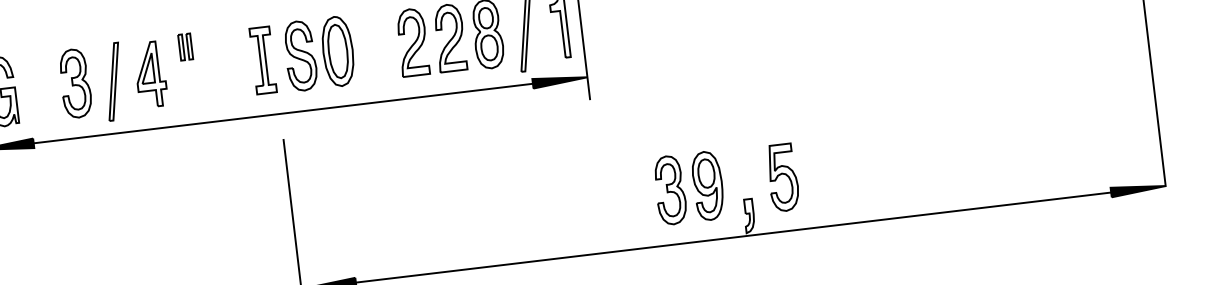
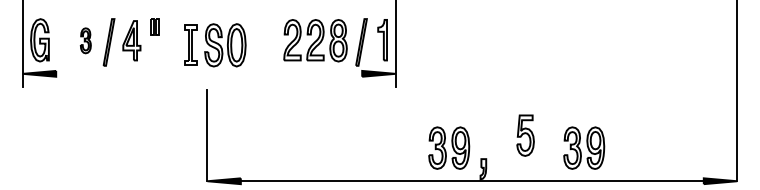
part: (303, 55) -> (215, 45), moved
part: (75, 83) -> (85, 40), size x0.6
line: (283, 112) -> (209, 73), removed
part: (909, 160) -> (584, 147), added
part: (782, 177) -> (525, 135), moved

